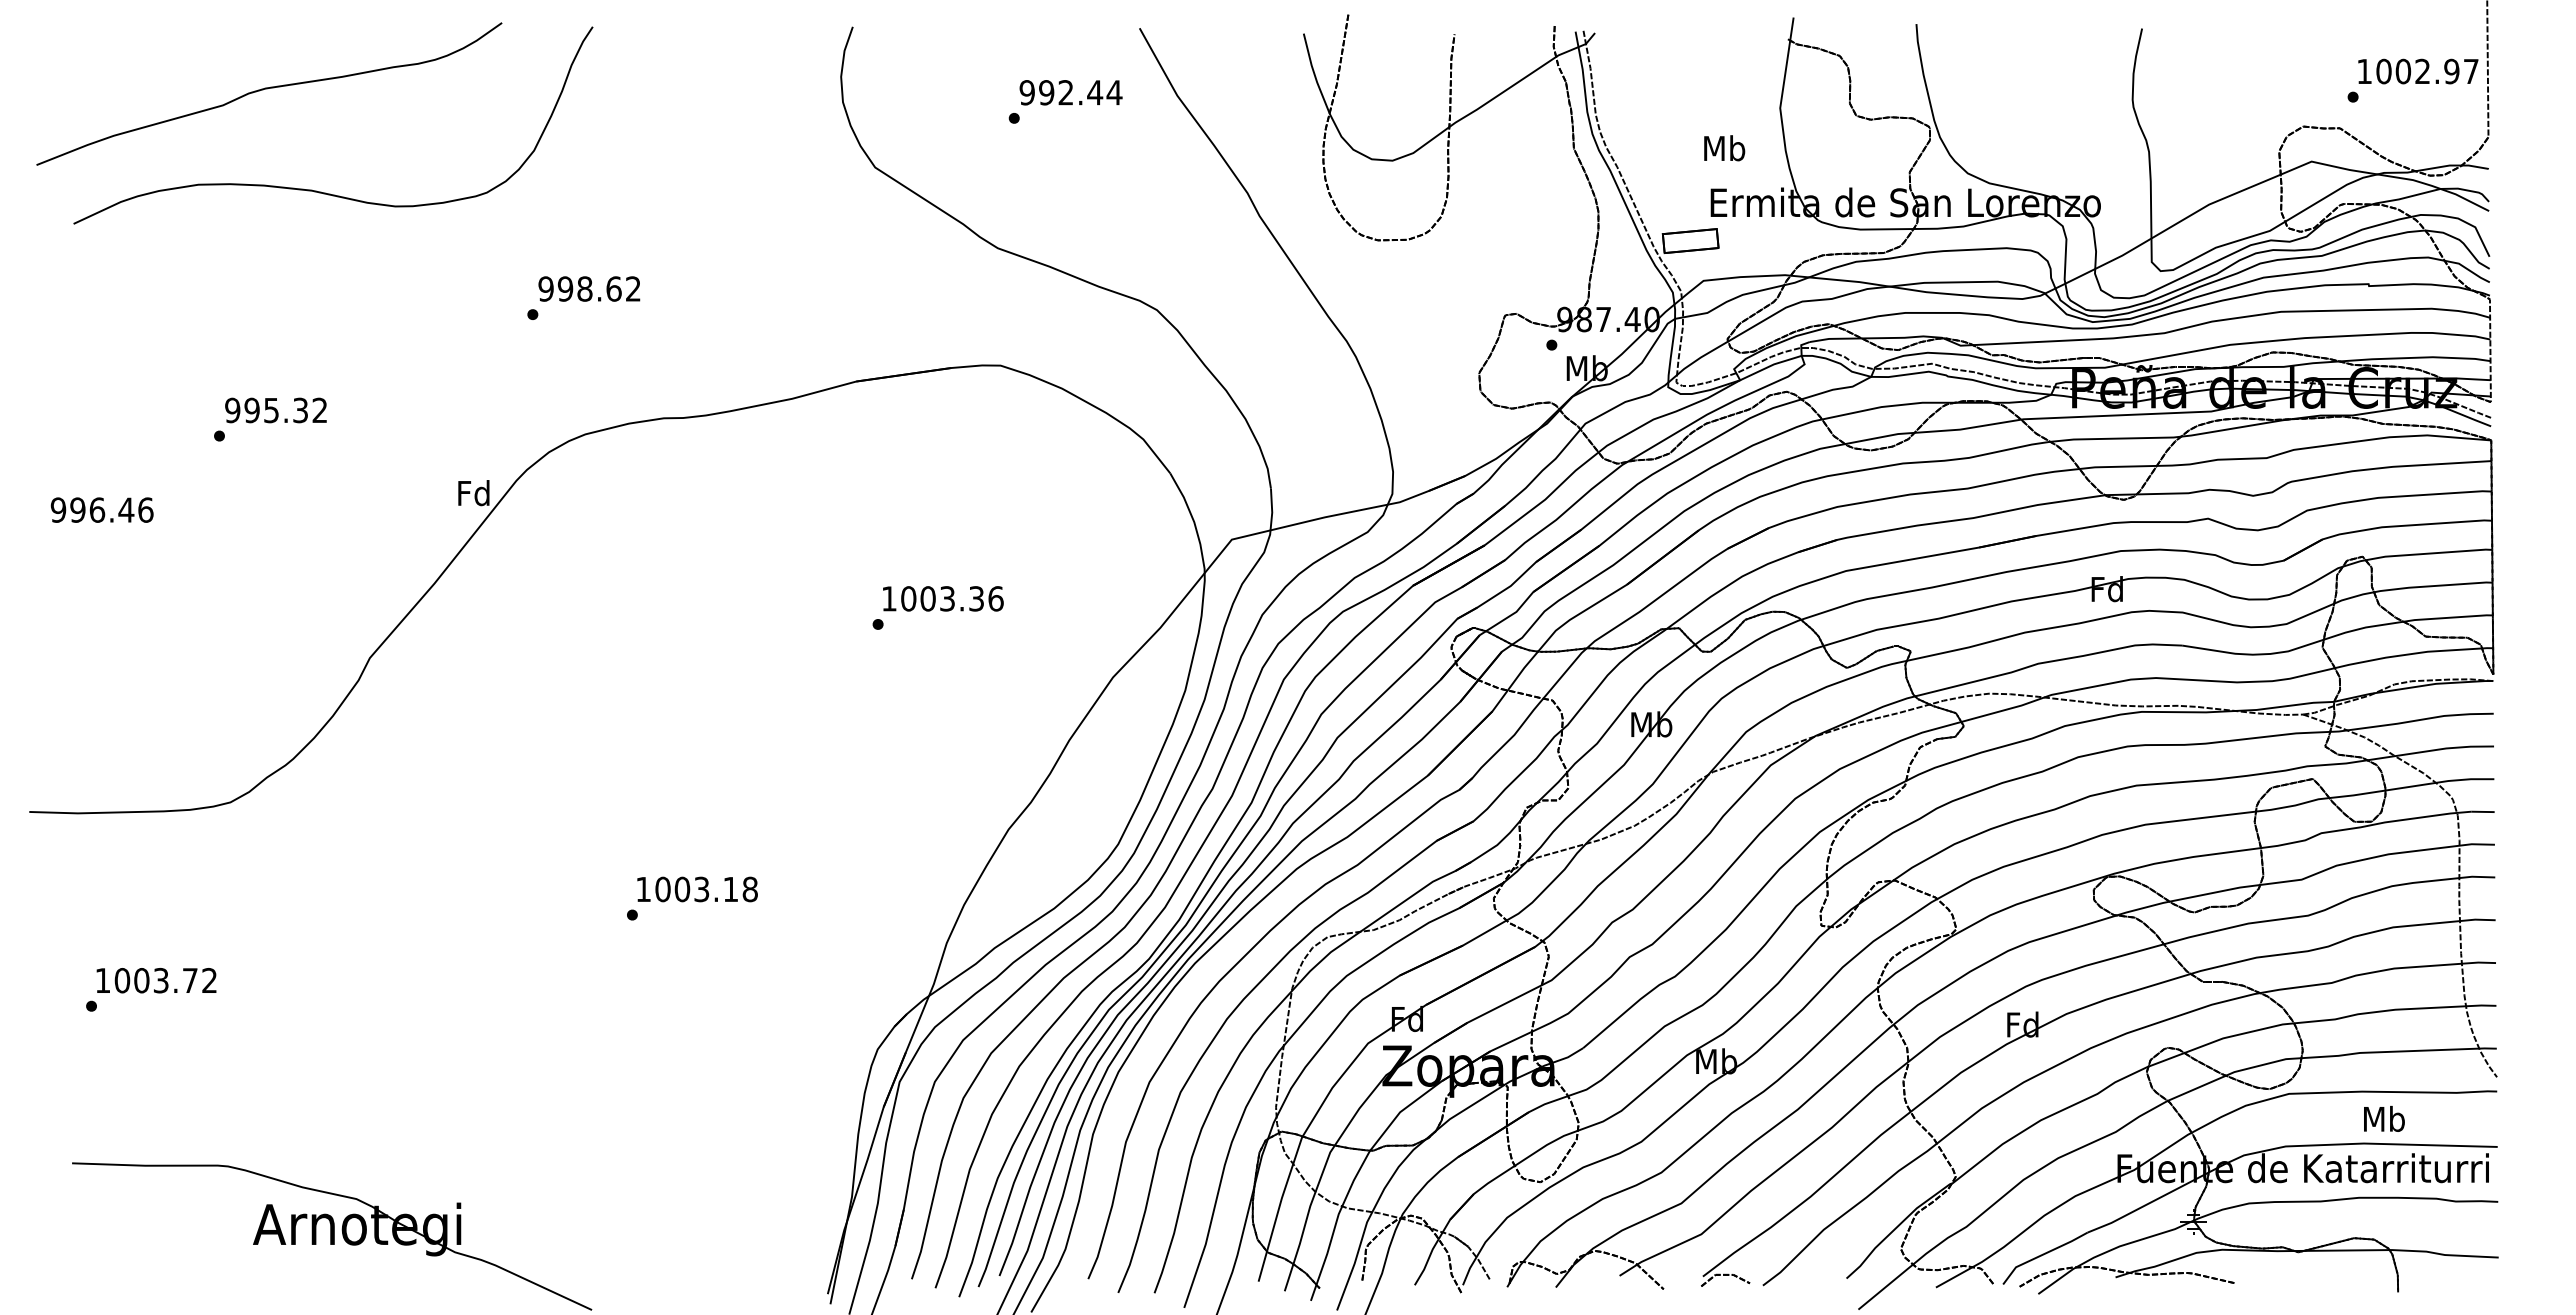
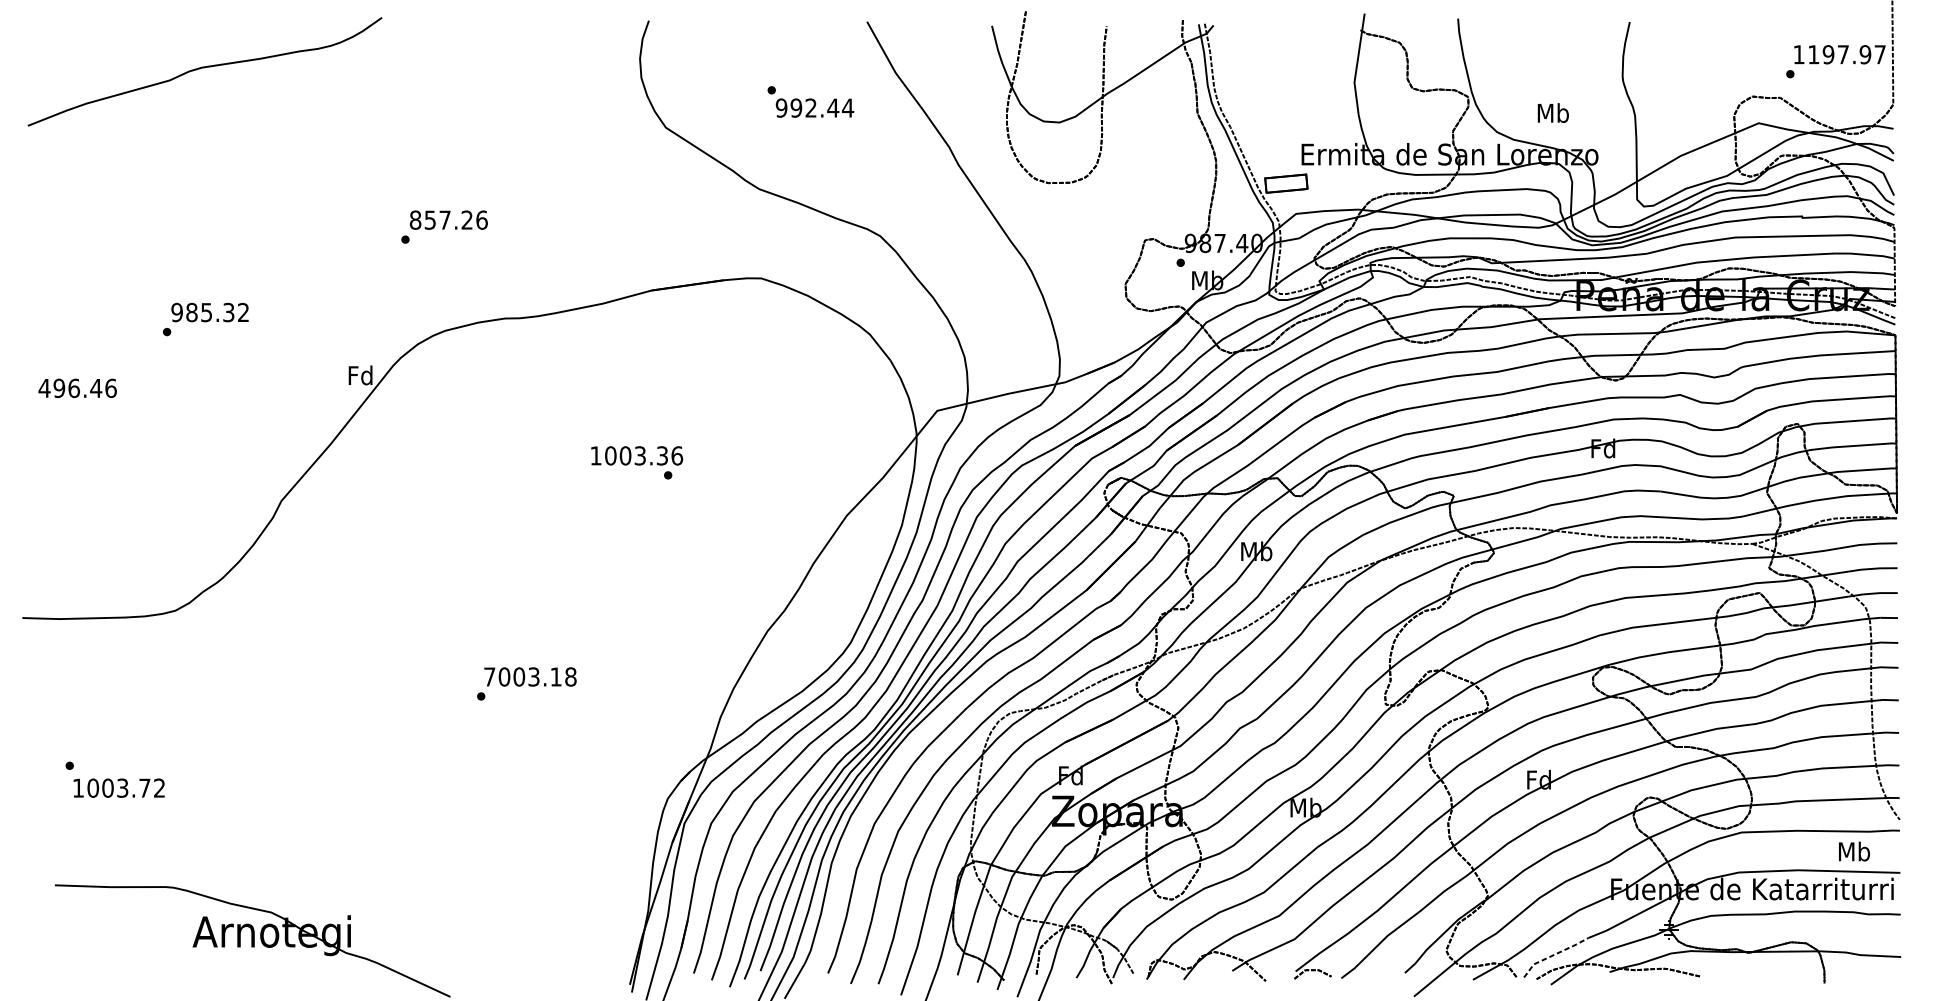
text: (2402, 71) -> (1827, 54), 1002.97 -> 1197.97
text: (1070, 92) -> (814, 107), moved
text: (1724, 148) -> (1553, 113), moved
curve: (321, 191) -> (244, 145), removed
text: (589, 288) -> (448, 219), 998.62 -> 857.26
text: (251, 410) -> (191, 312), 995.32 -> 985.32
text: (58, 509) -> (44, 387), 996.46 -> 496.46
text: (943, 598) -> (637, 455), moved
text: (643, 889) -> (489, 677), 1003.18 -> 7003.18
text: (156, 980) -> (119, 788), moved
text: (2384, 1118) -> (1854, 851), moved
line: (2042, 1254) -> (1554, 954), solid -> dashed

